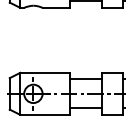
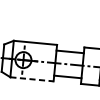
line: (45, 114) -> (32, 79), solid -> dashed

